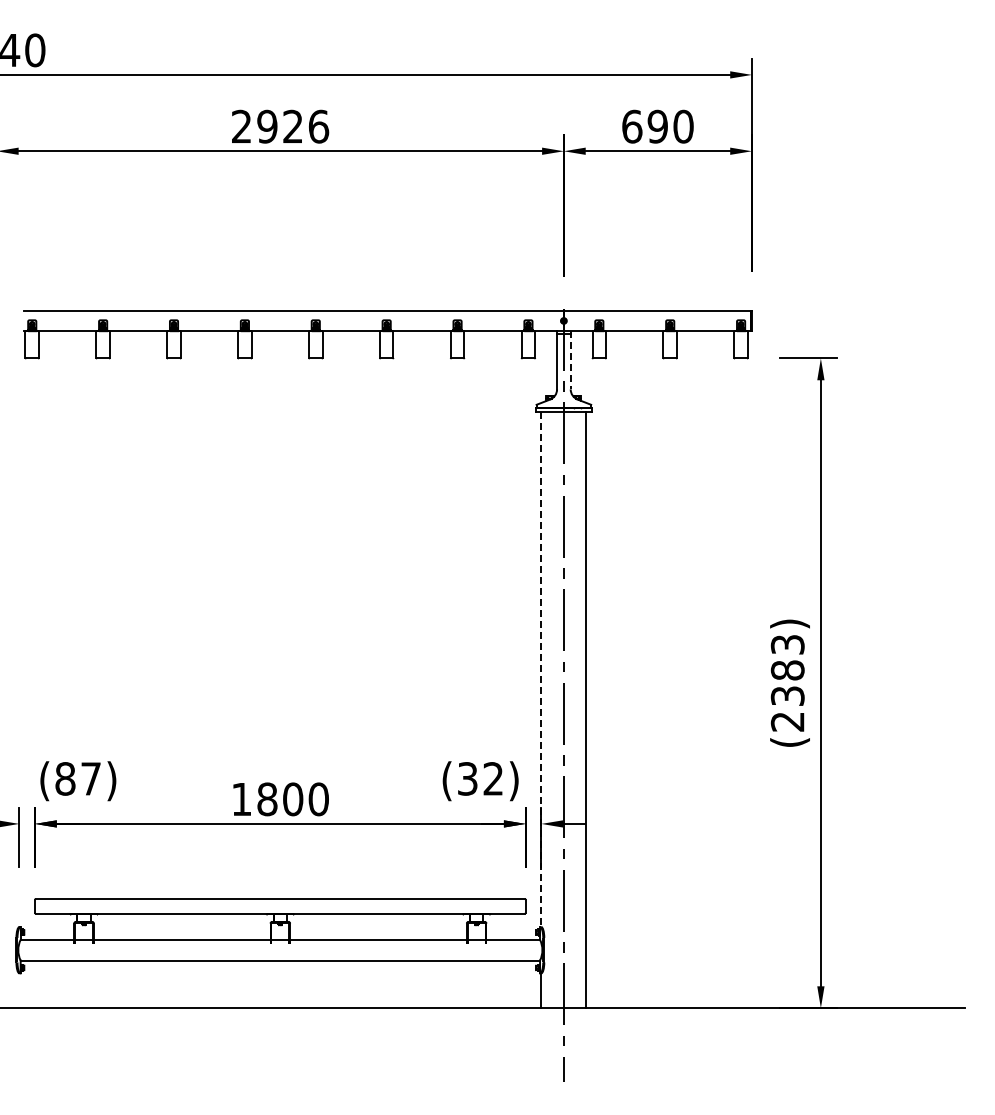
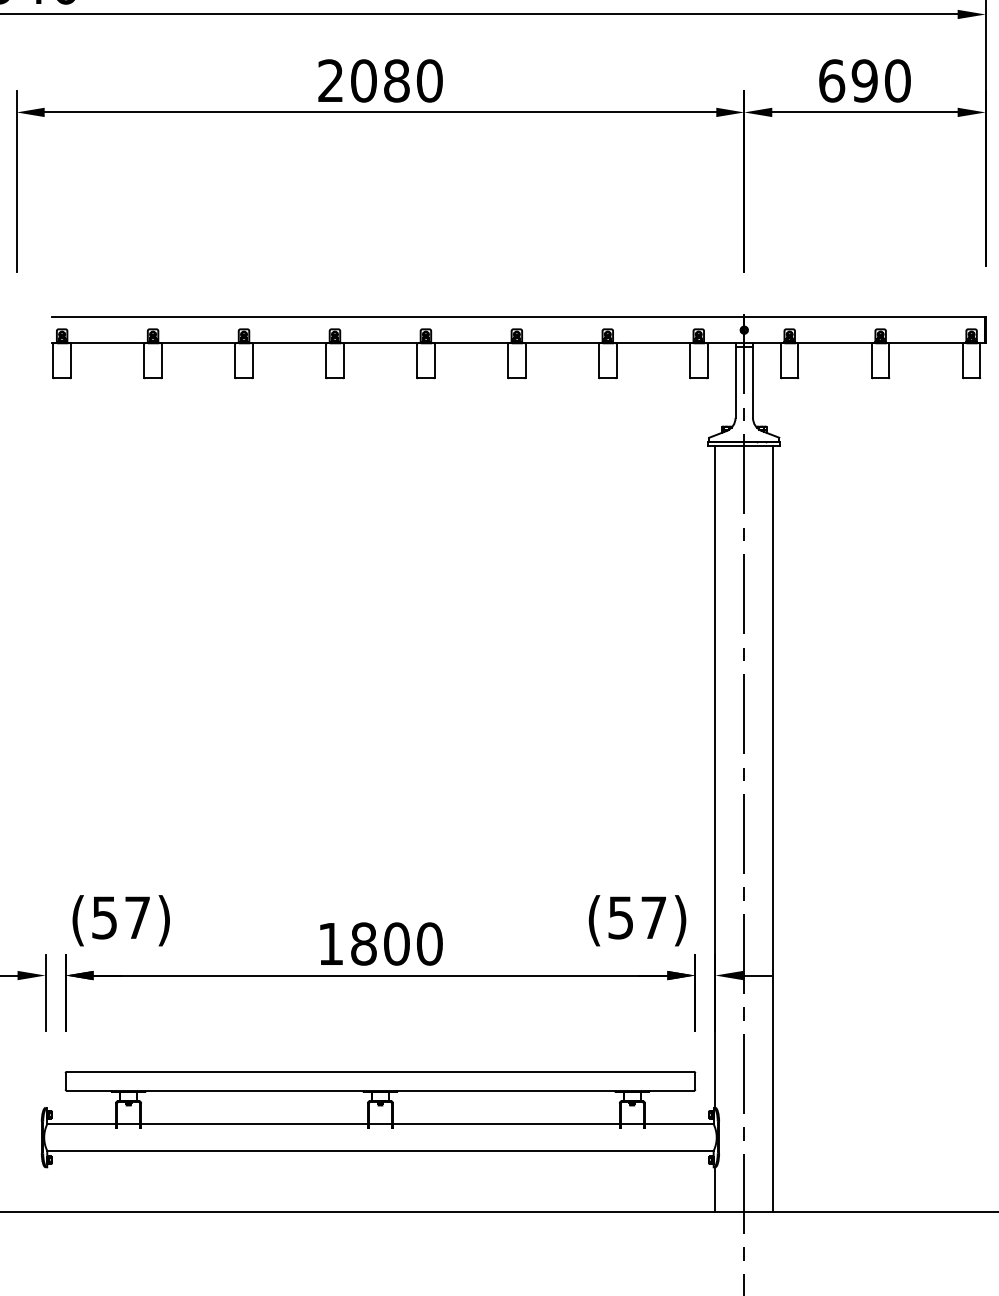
text: (293, 126) -> (397, 80), 2926 -> 2080
line: (570, 360) -> (752, 380), dashed -> solid
line: (541, 669) -> (715, 777), dashed -> solid
text: (65, 778) -> (104, 917), (87) -> (57)
text: (480, 778) -> (637, 917), (32) -> (57)

